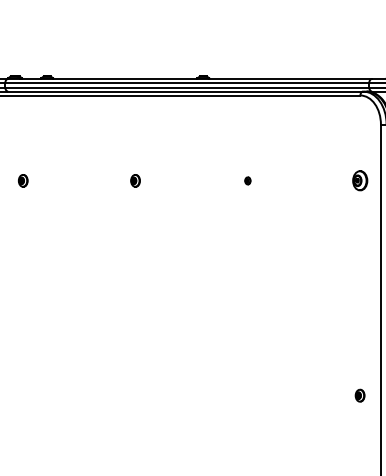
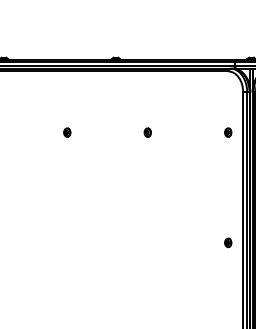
part: (247, 180) -> (147, 132), size x1.67
part: (359, 180) -> (227, 132), size x0.62
part: (359, 395) -> (227, 242), moved

